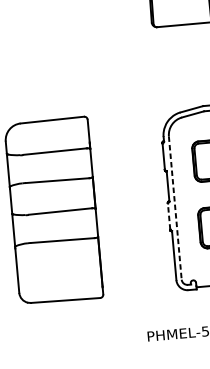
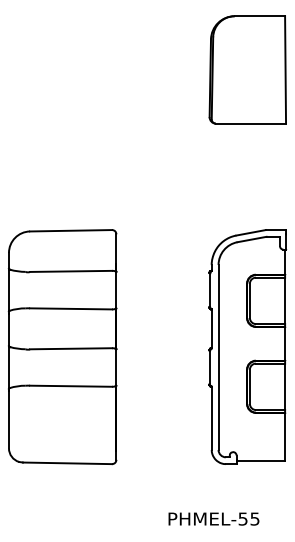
line: (175, 208) -> (218, 358), dashed -> solid
line: (168, 216) -> (209, 367), dashed -> solid

